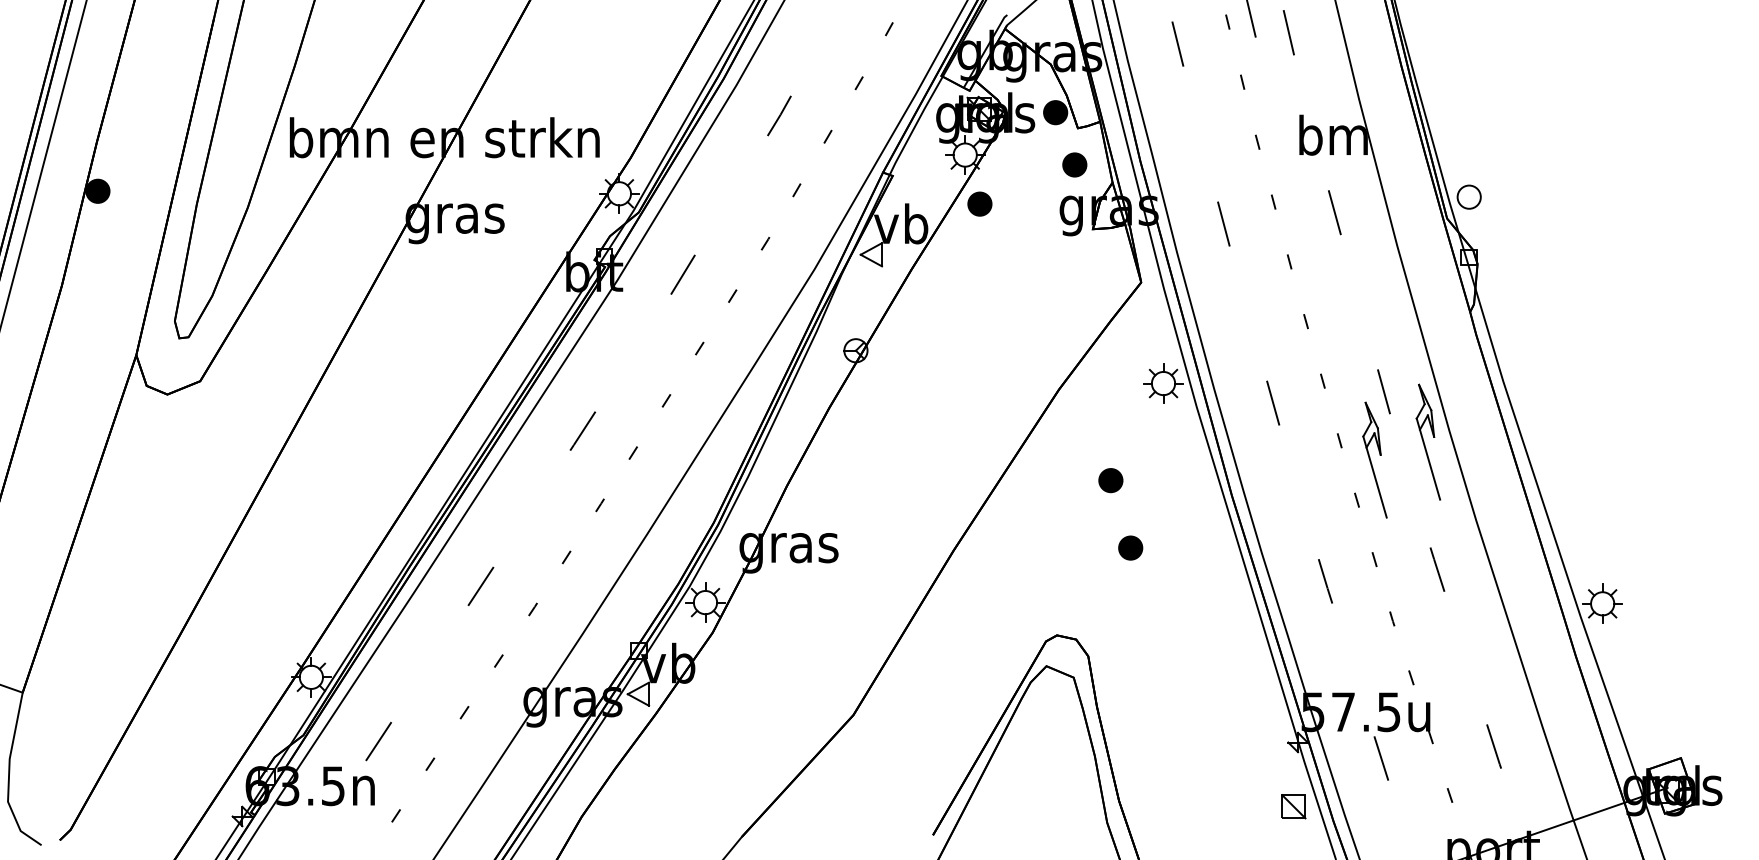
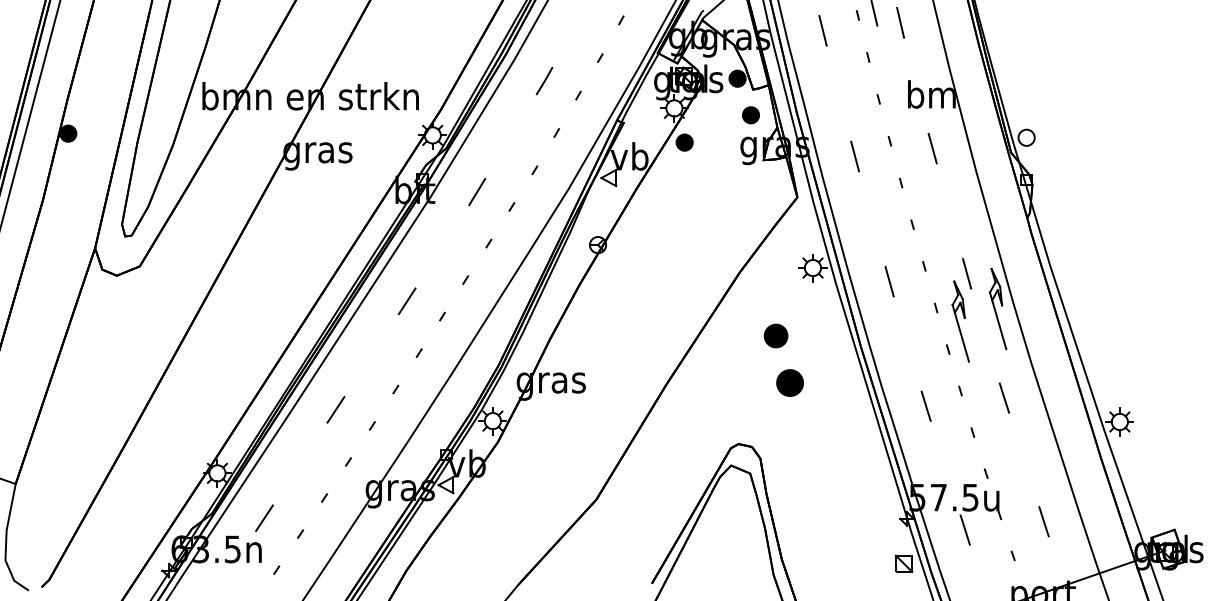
part: (1111, 480) -> (776, 335), size x1.4
part: (1129, 547) -> (789, 382), size x1.6

